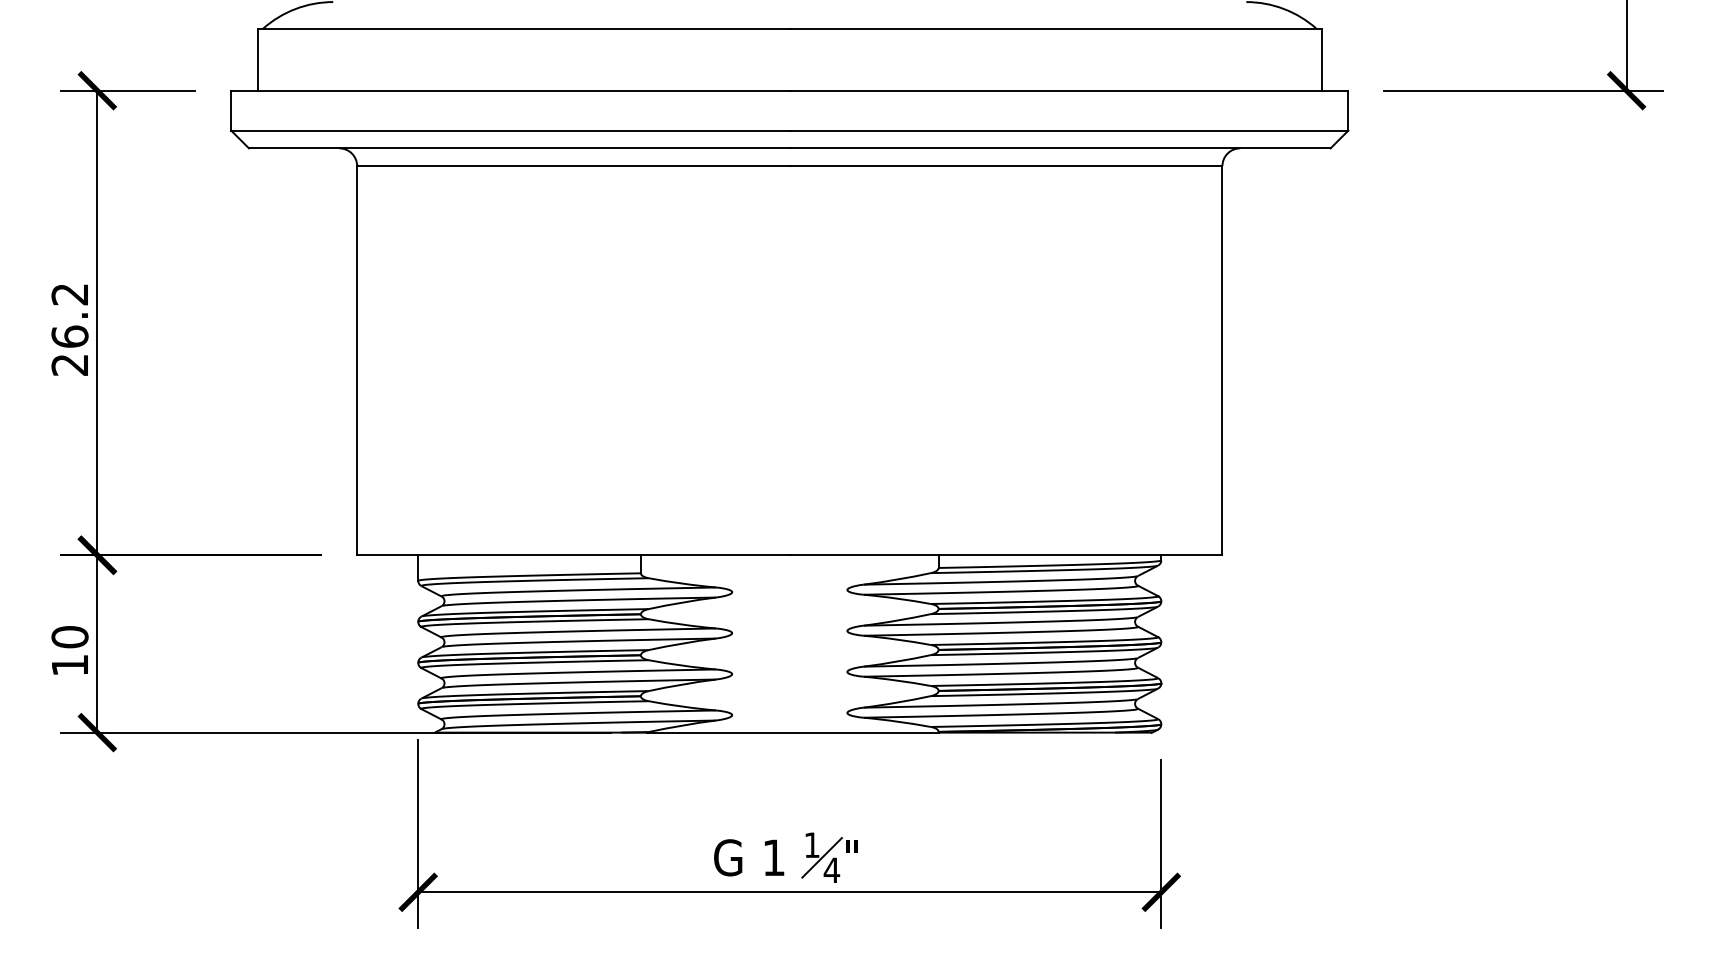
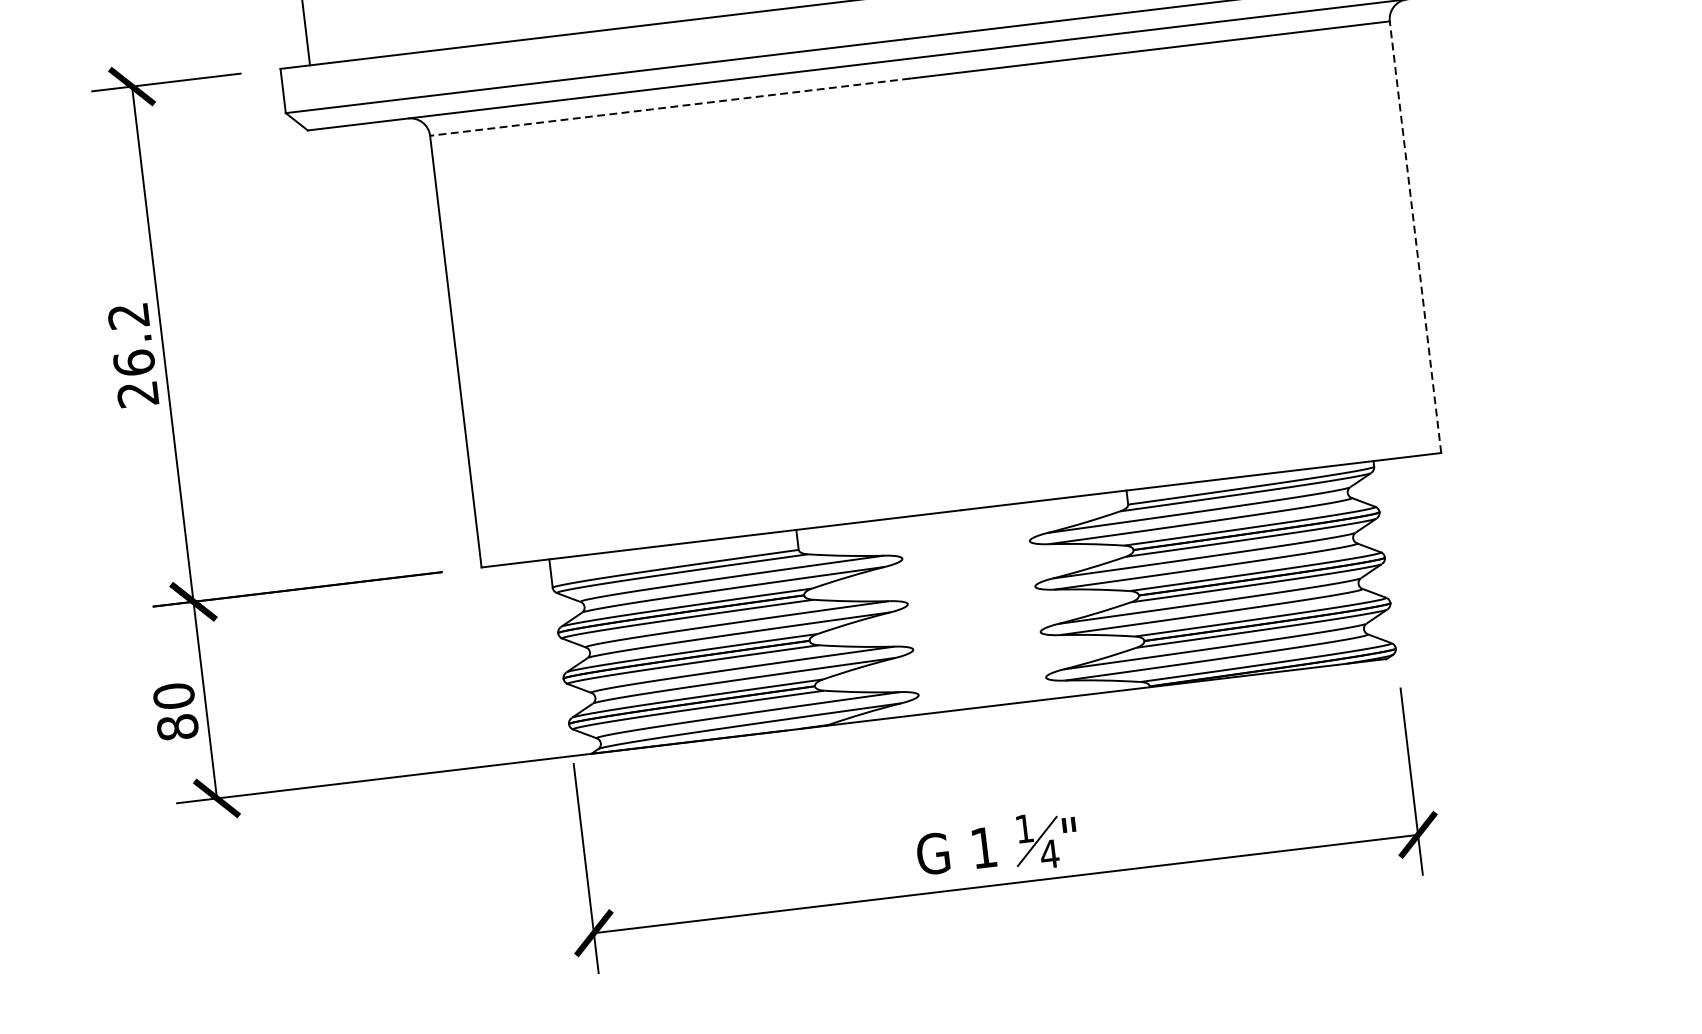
line: (572, 166) -> (669, 107), solid -> dashed
line: (1222, 360) -> (1415, 236), solid -> dashed
text: (69, 665) -> (177, 727), 10 -> 80

